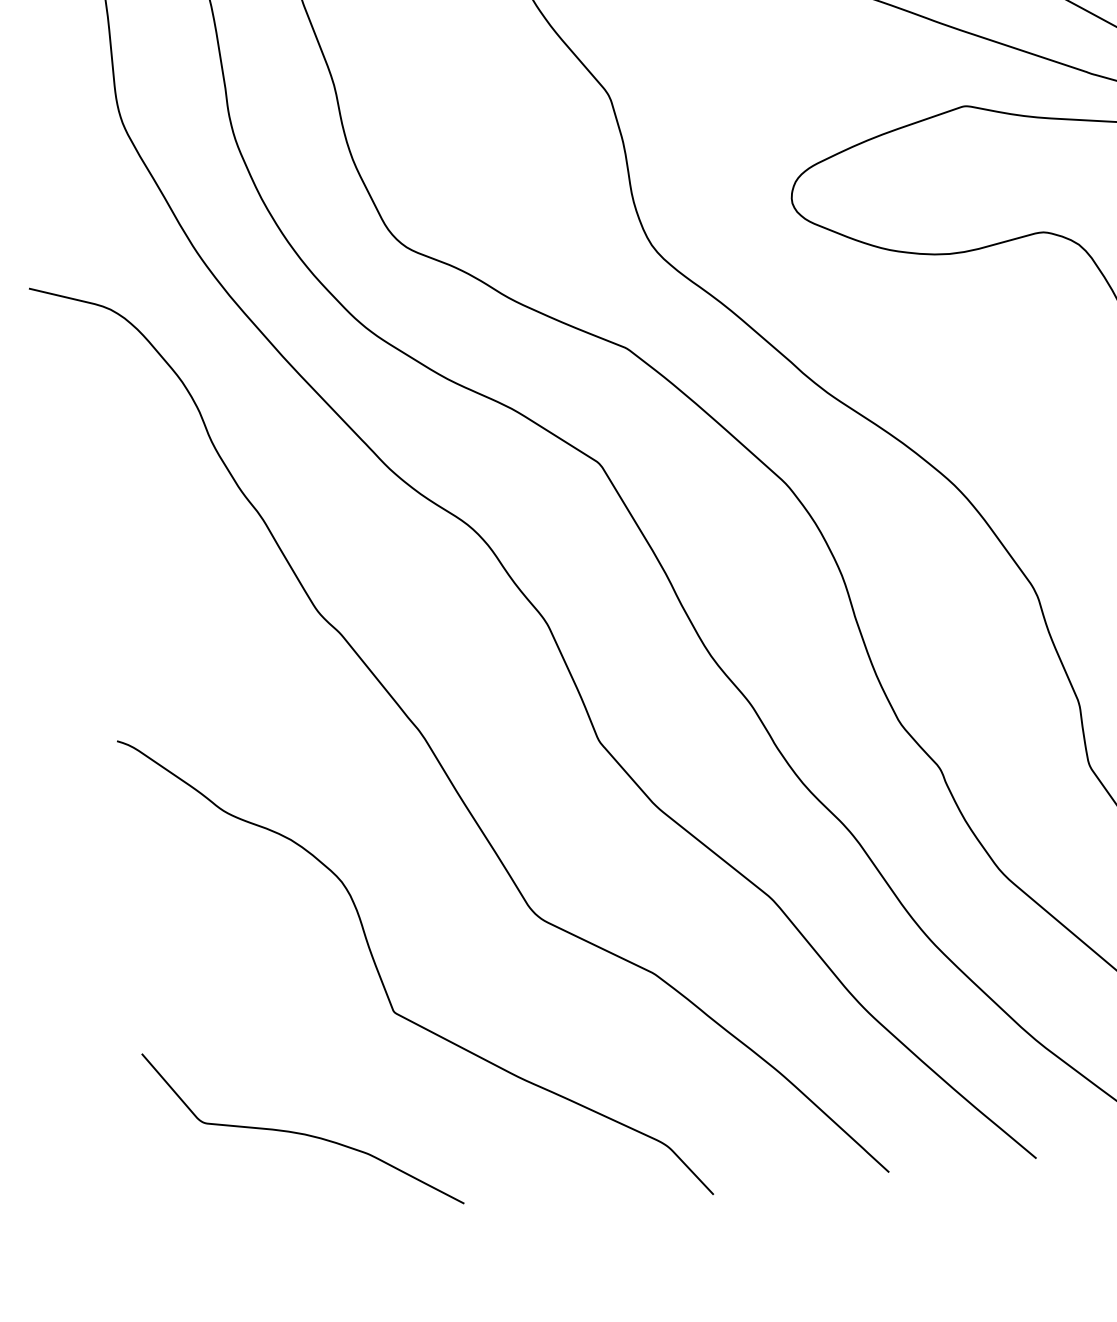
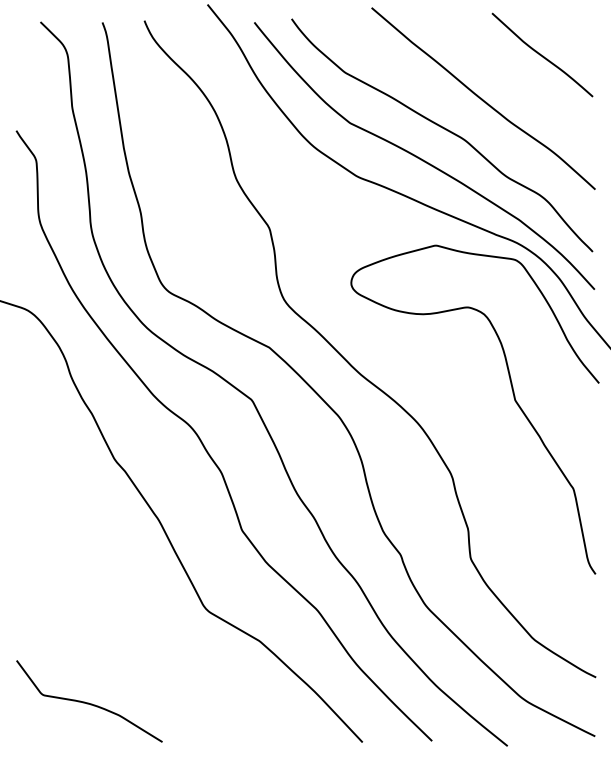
curve: (383, 977) -> (132, 633), removed

